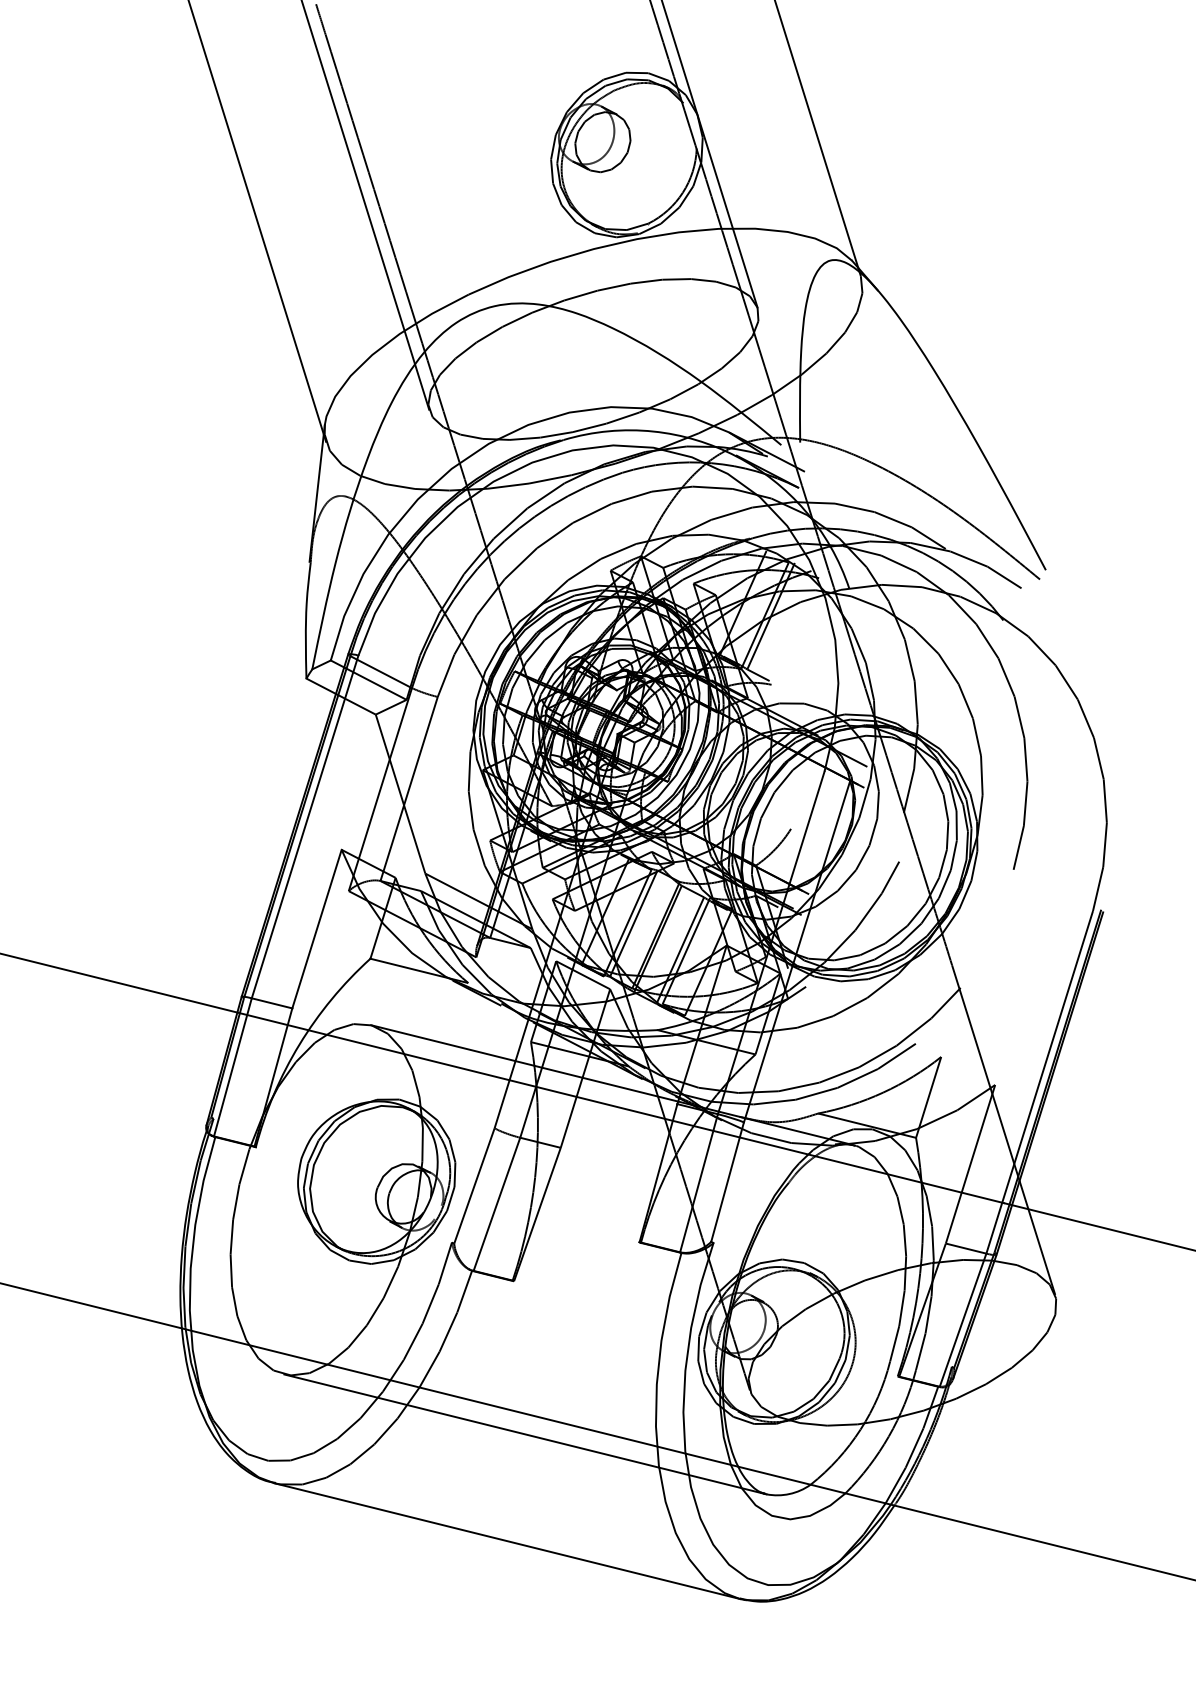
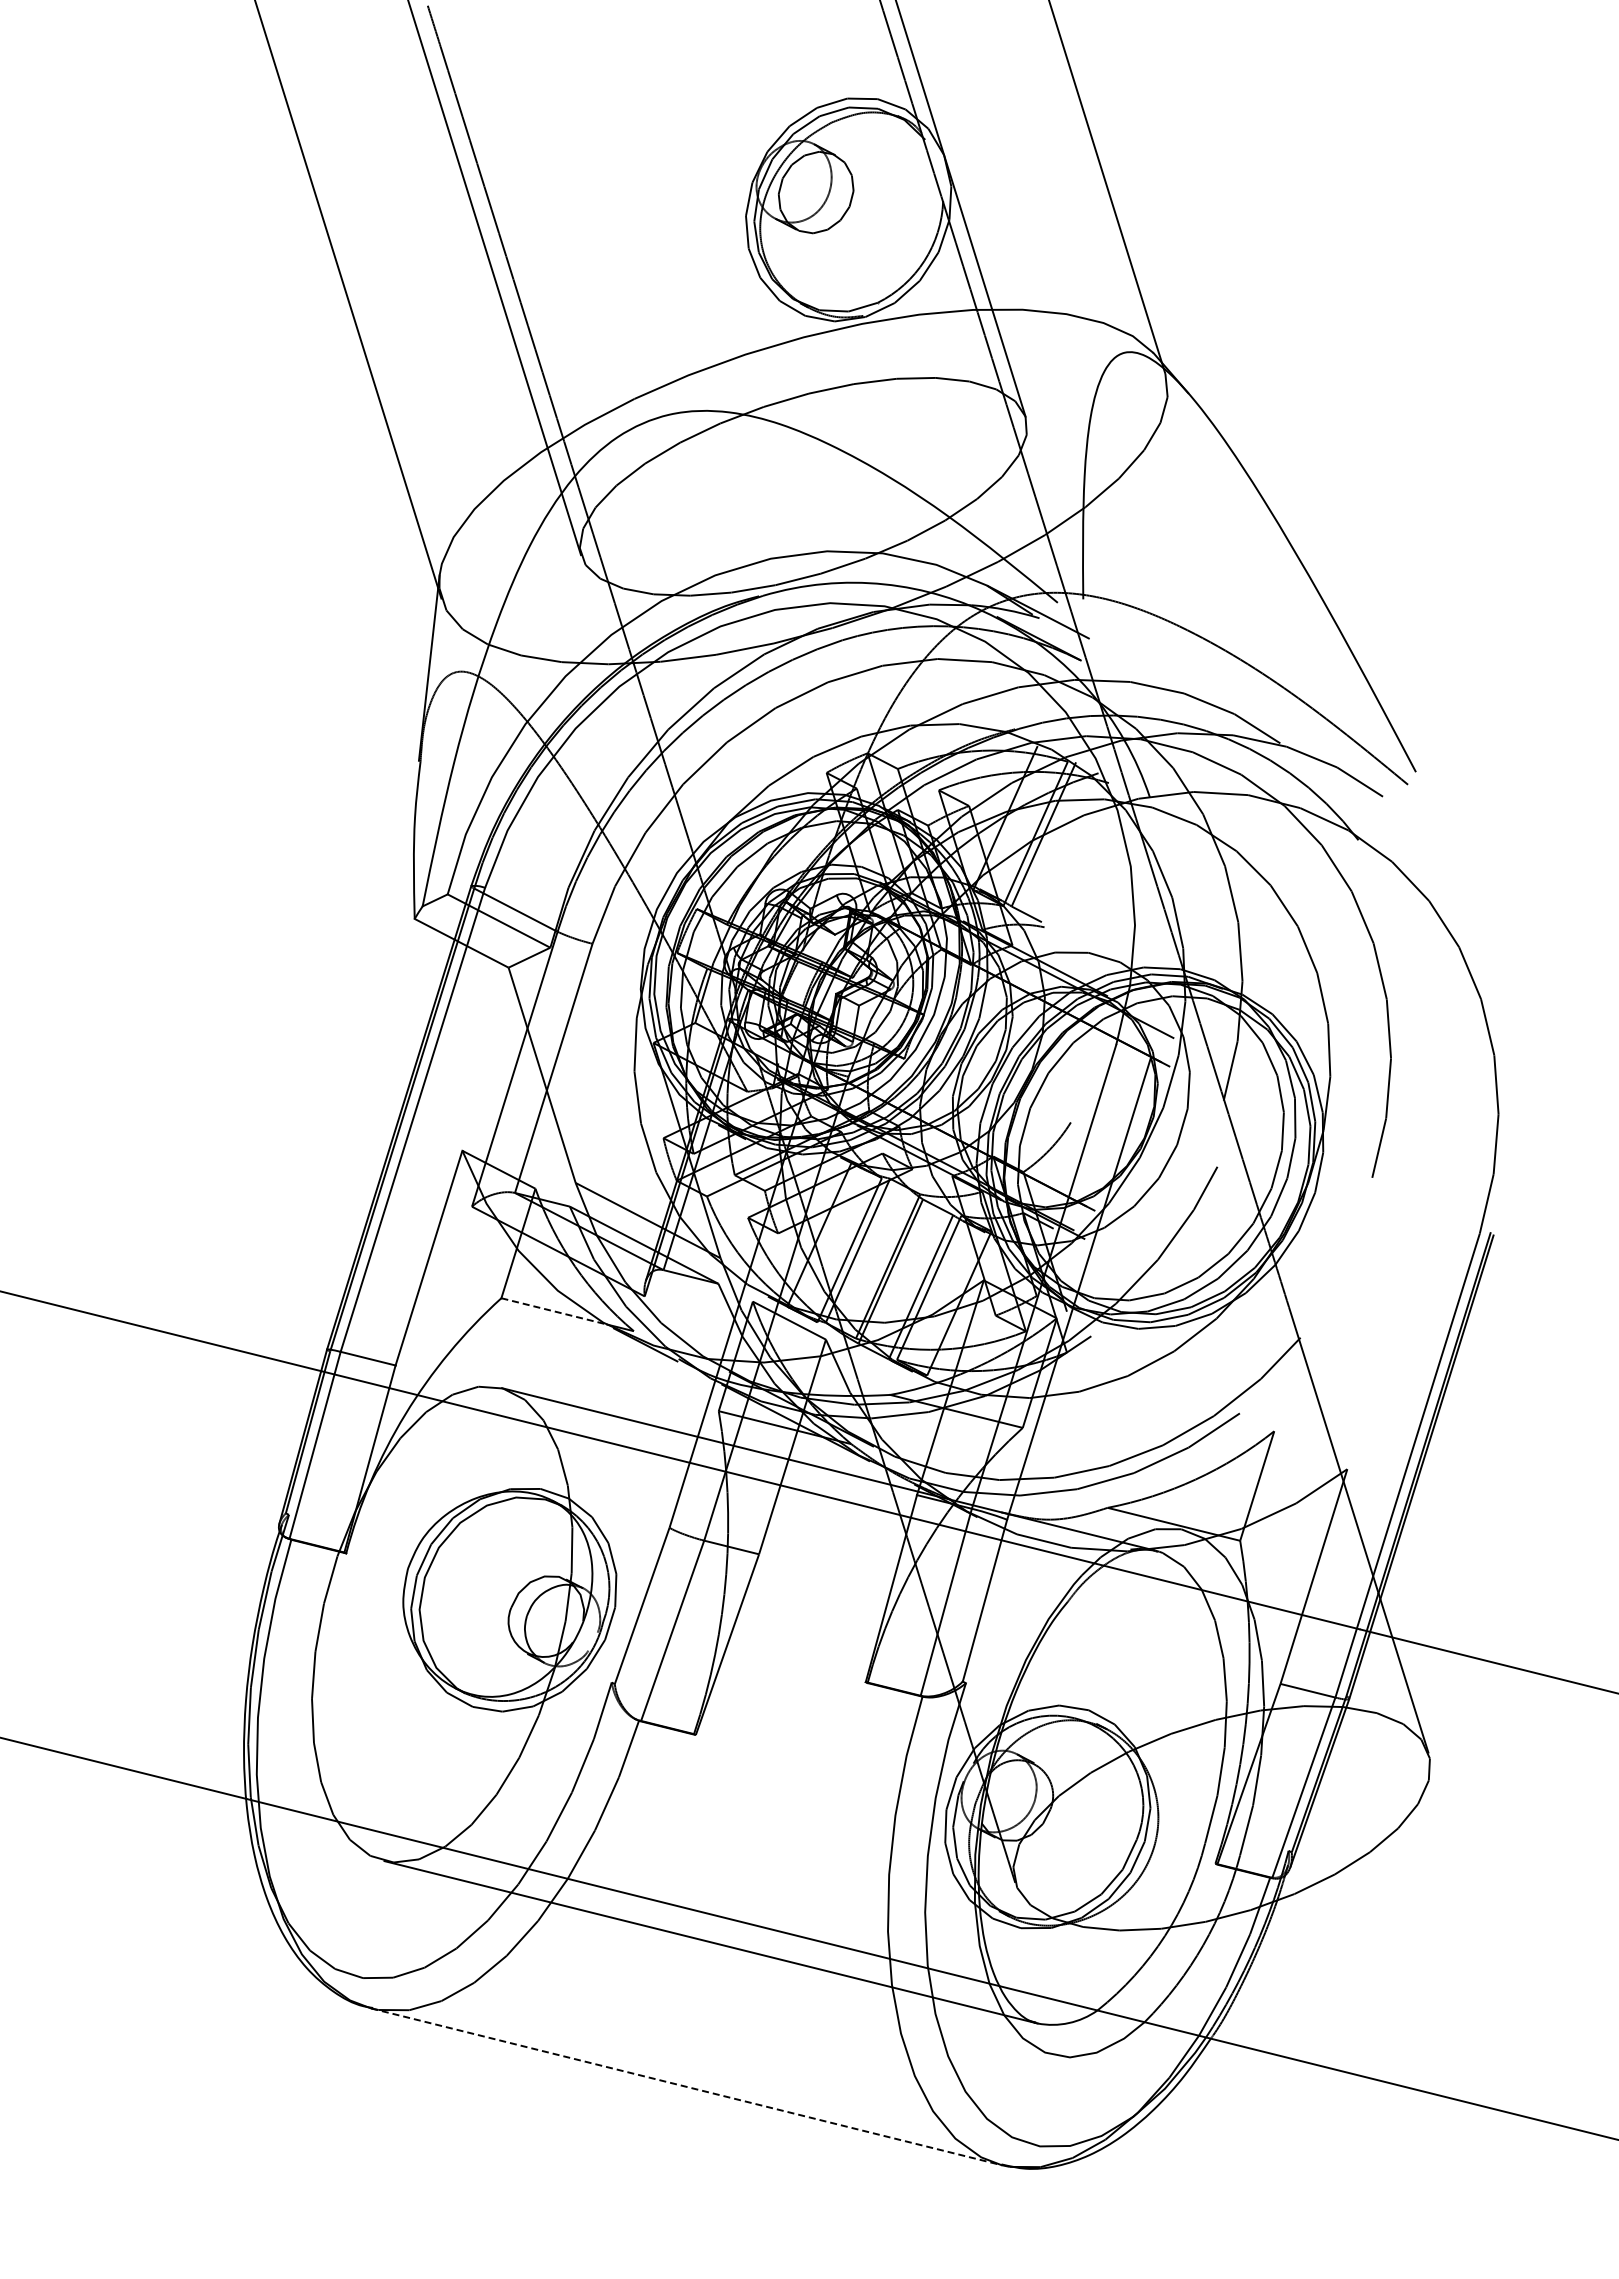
line: (409, 968) -> (554, 1311), solid -> dashed
line: (507, 1541) -> (687, 2087), solid -> dashed

